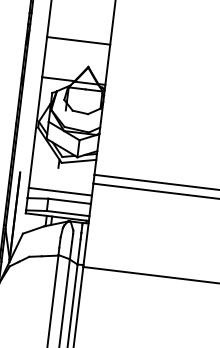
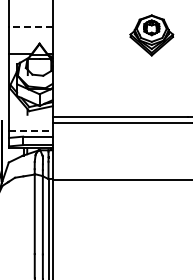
line: (78, 40) -> (30, 26), solid -> dashed
line: (60, 191) -> (30, 130), solid -> dashed

